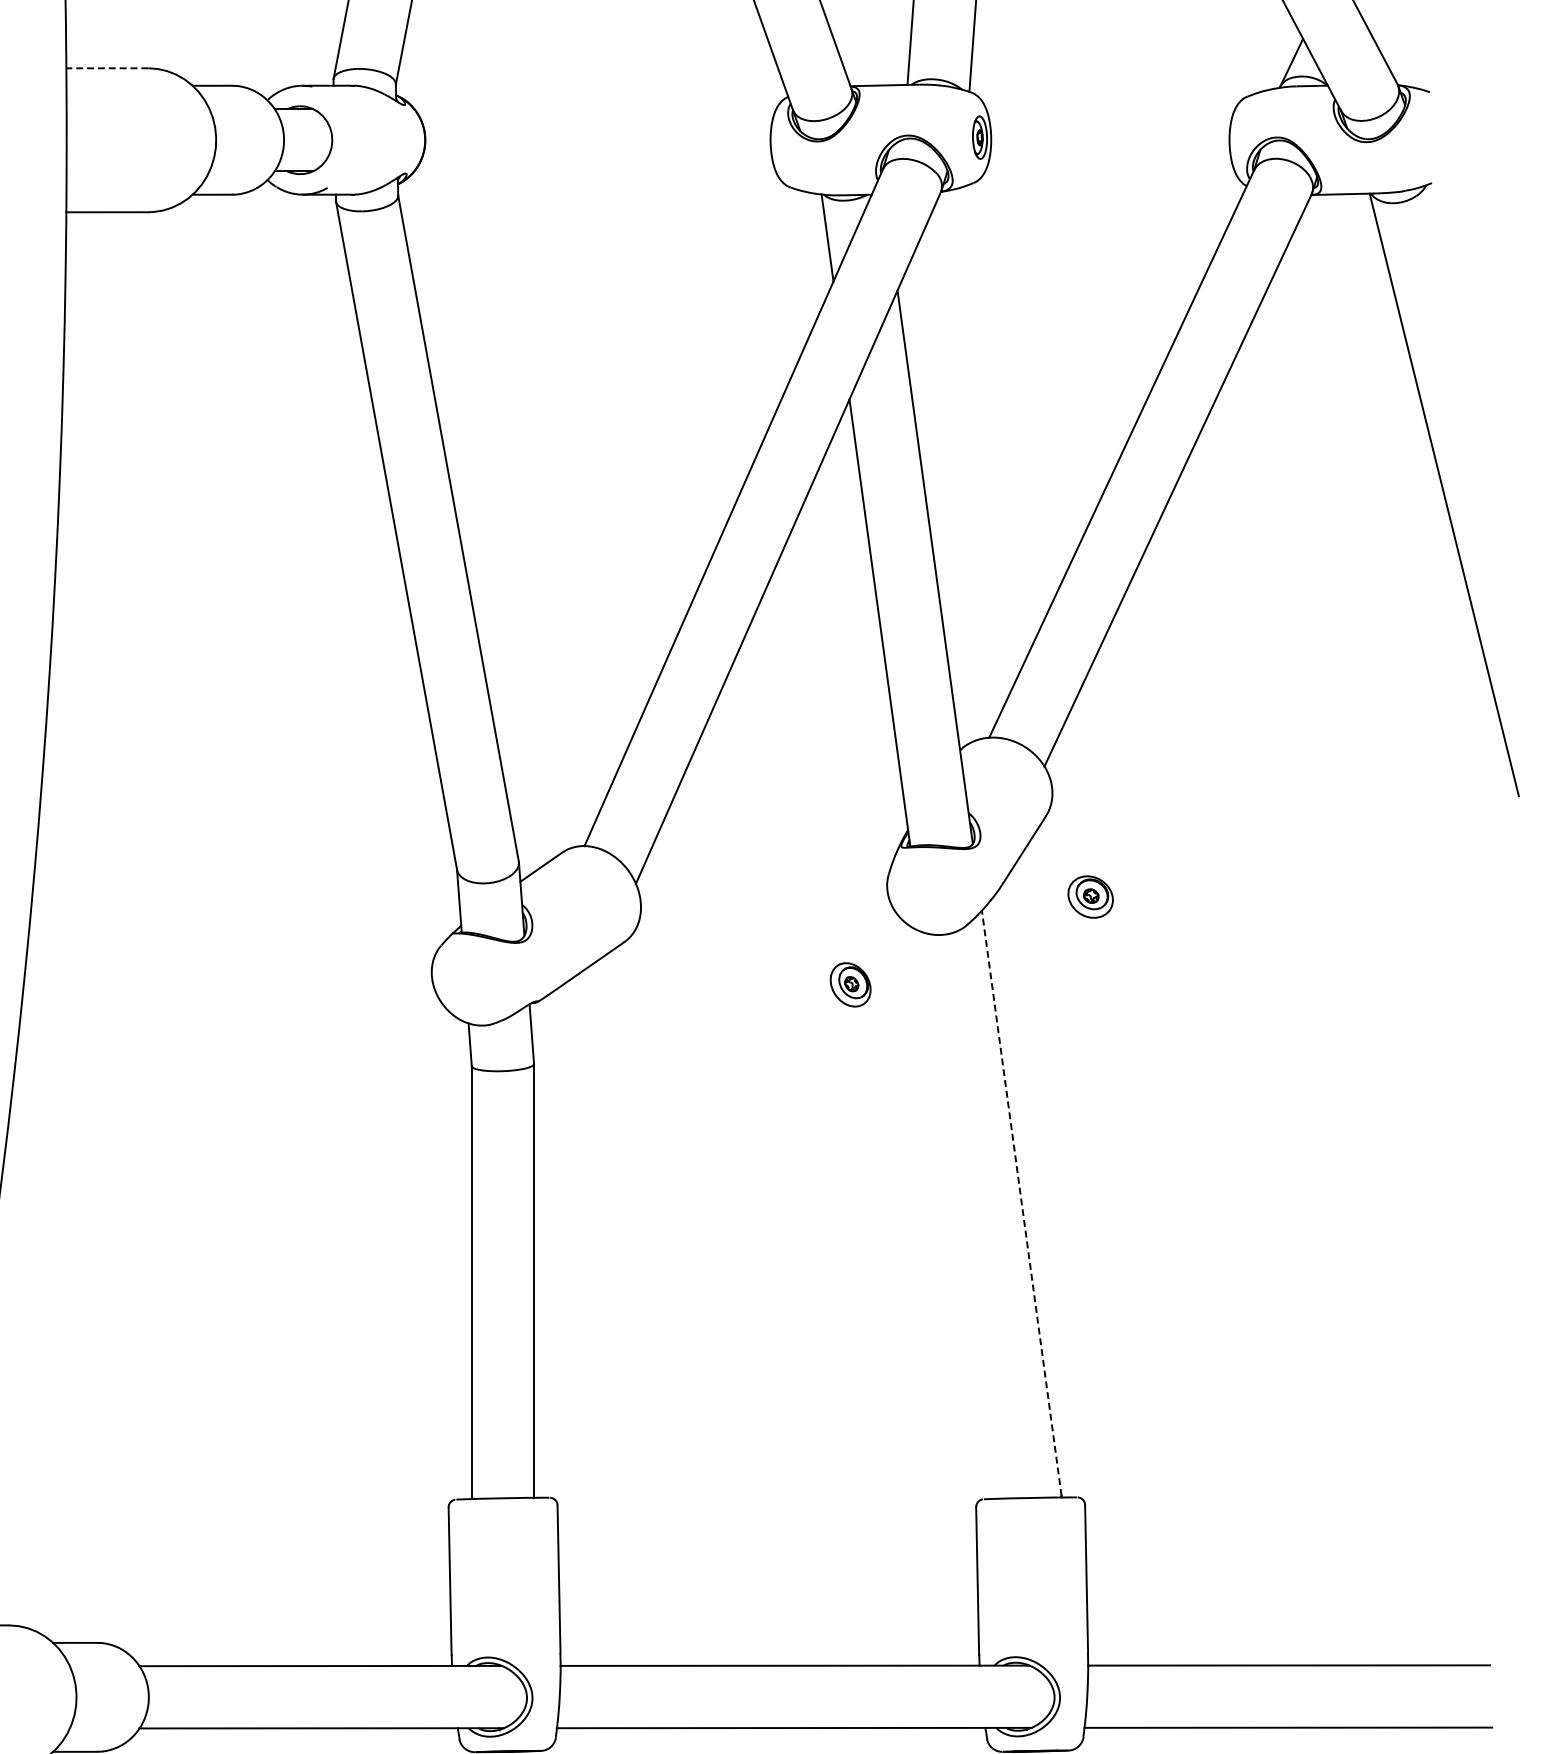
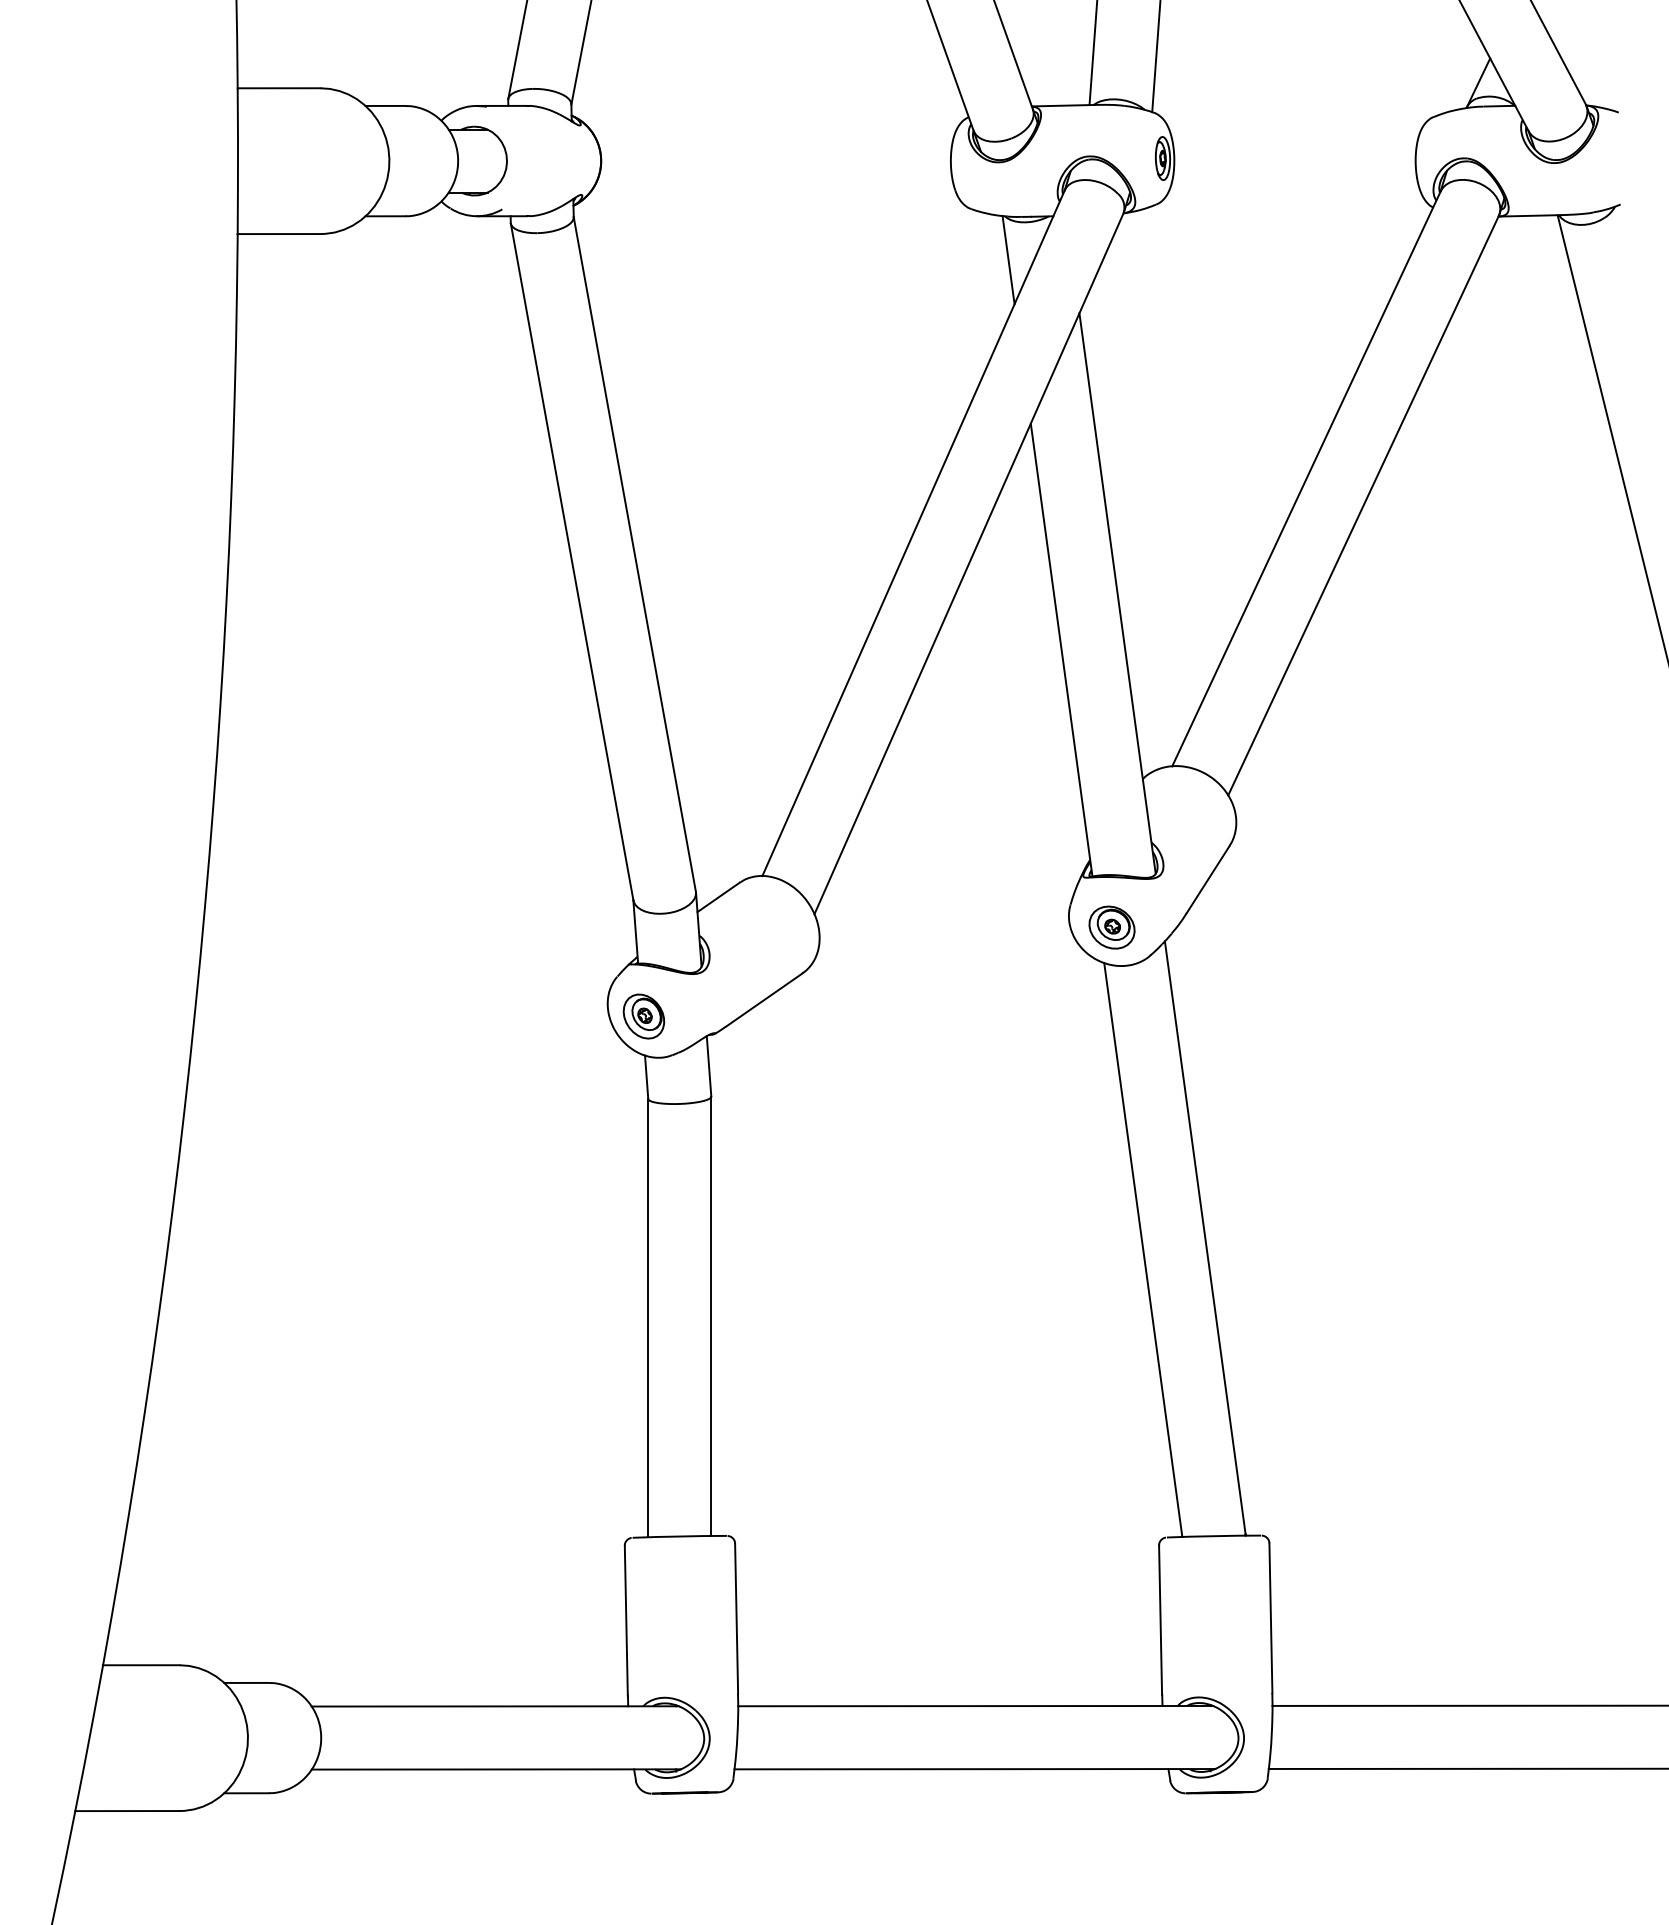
line: (106, 68) -> (278, 88), dashed -> solid
part: (1090, 896) -> (1111, 927), moved
part: (850, 984) -> (643, 1016), moved
line: (1022, 1203) -> (1205, 1237), dashed -> solid
line: (960, 1214) -> (1143, 1249), added

